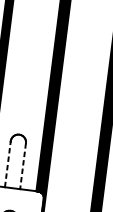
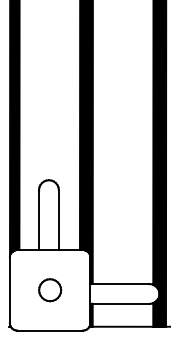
line: (8, 164) -> (39, 220), dashed -> solid
line: (22, 166) -> (58, 220), dashed -> solid

